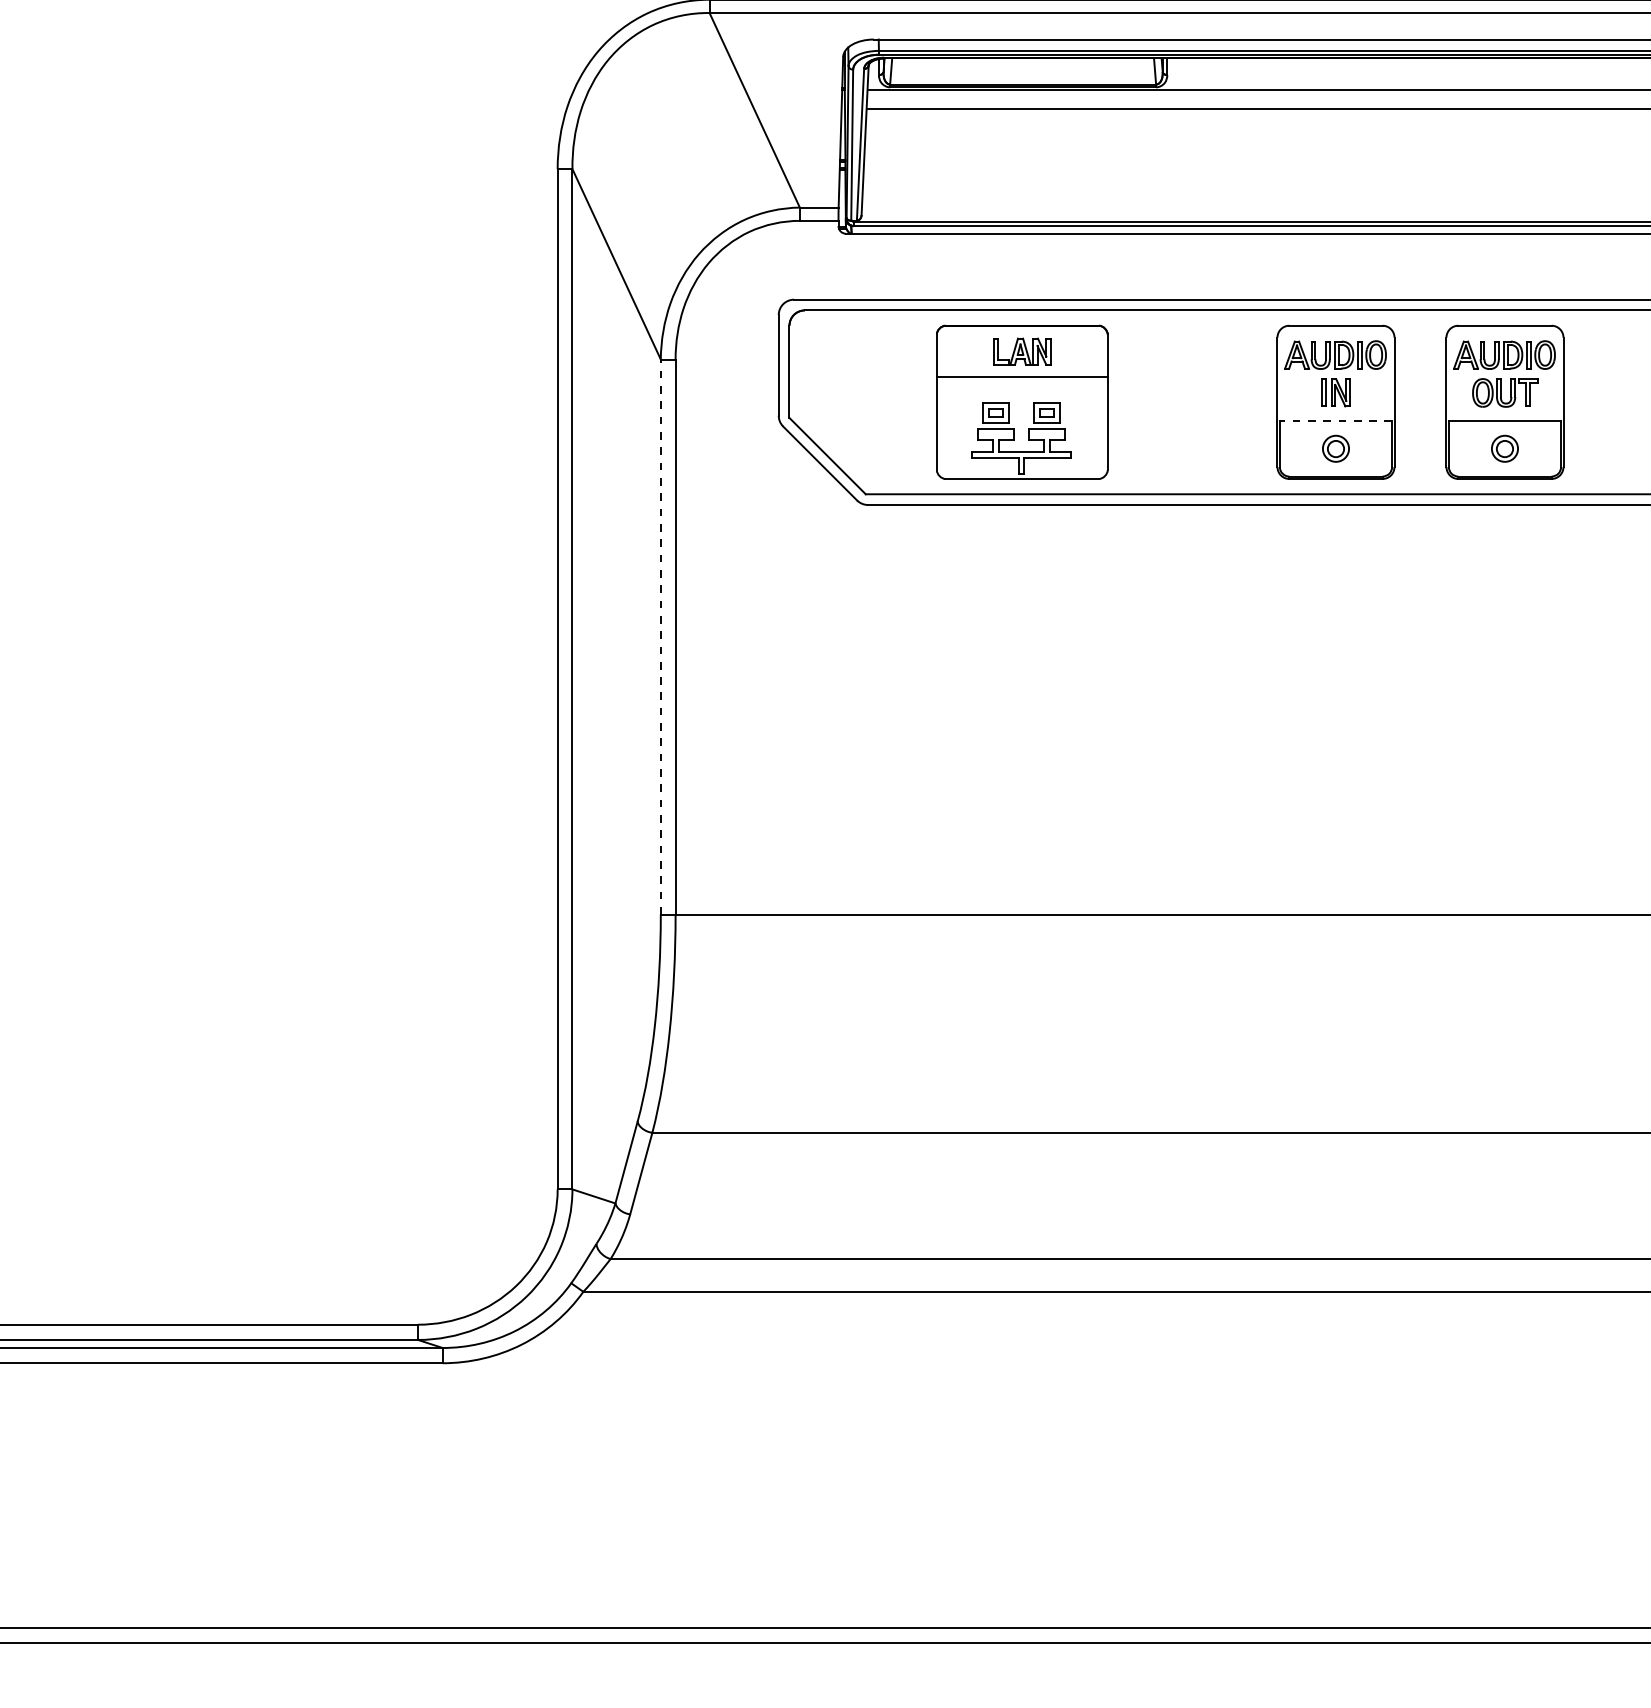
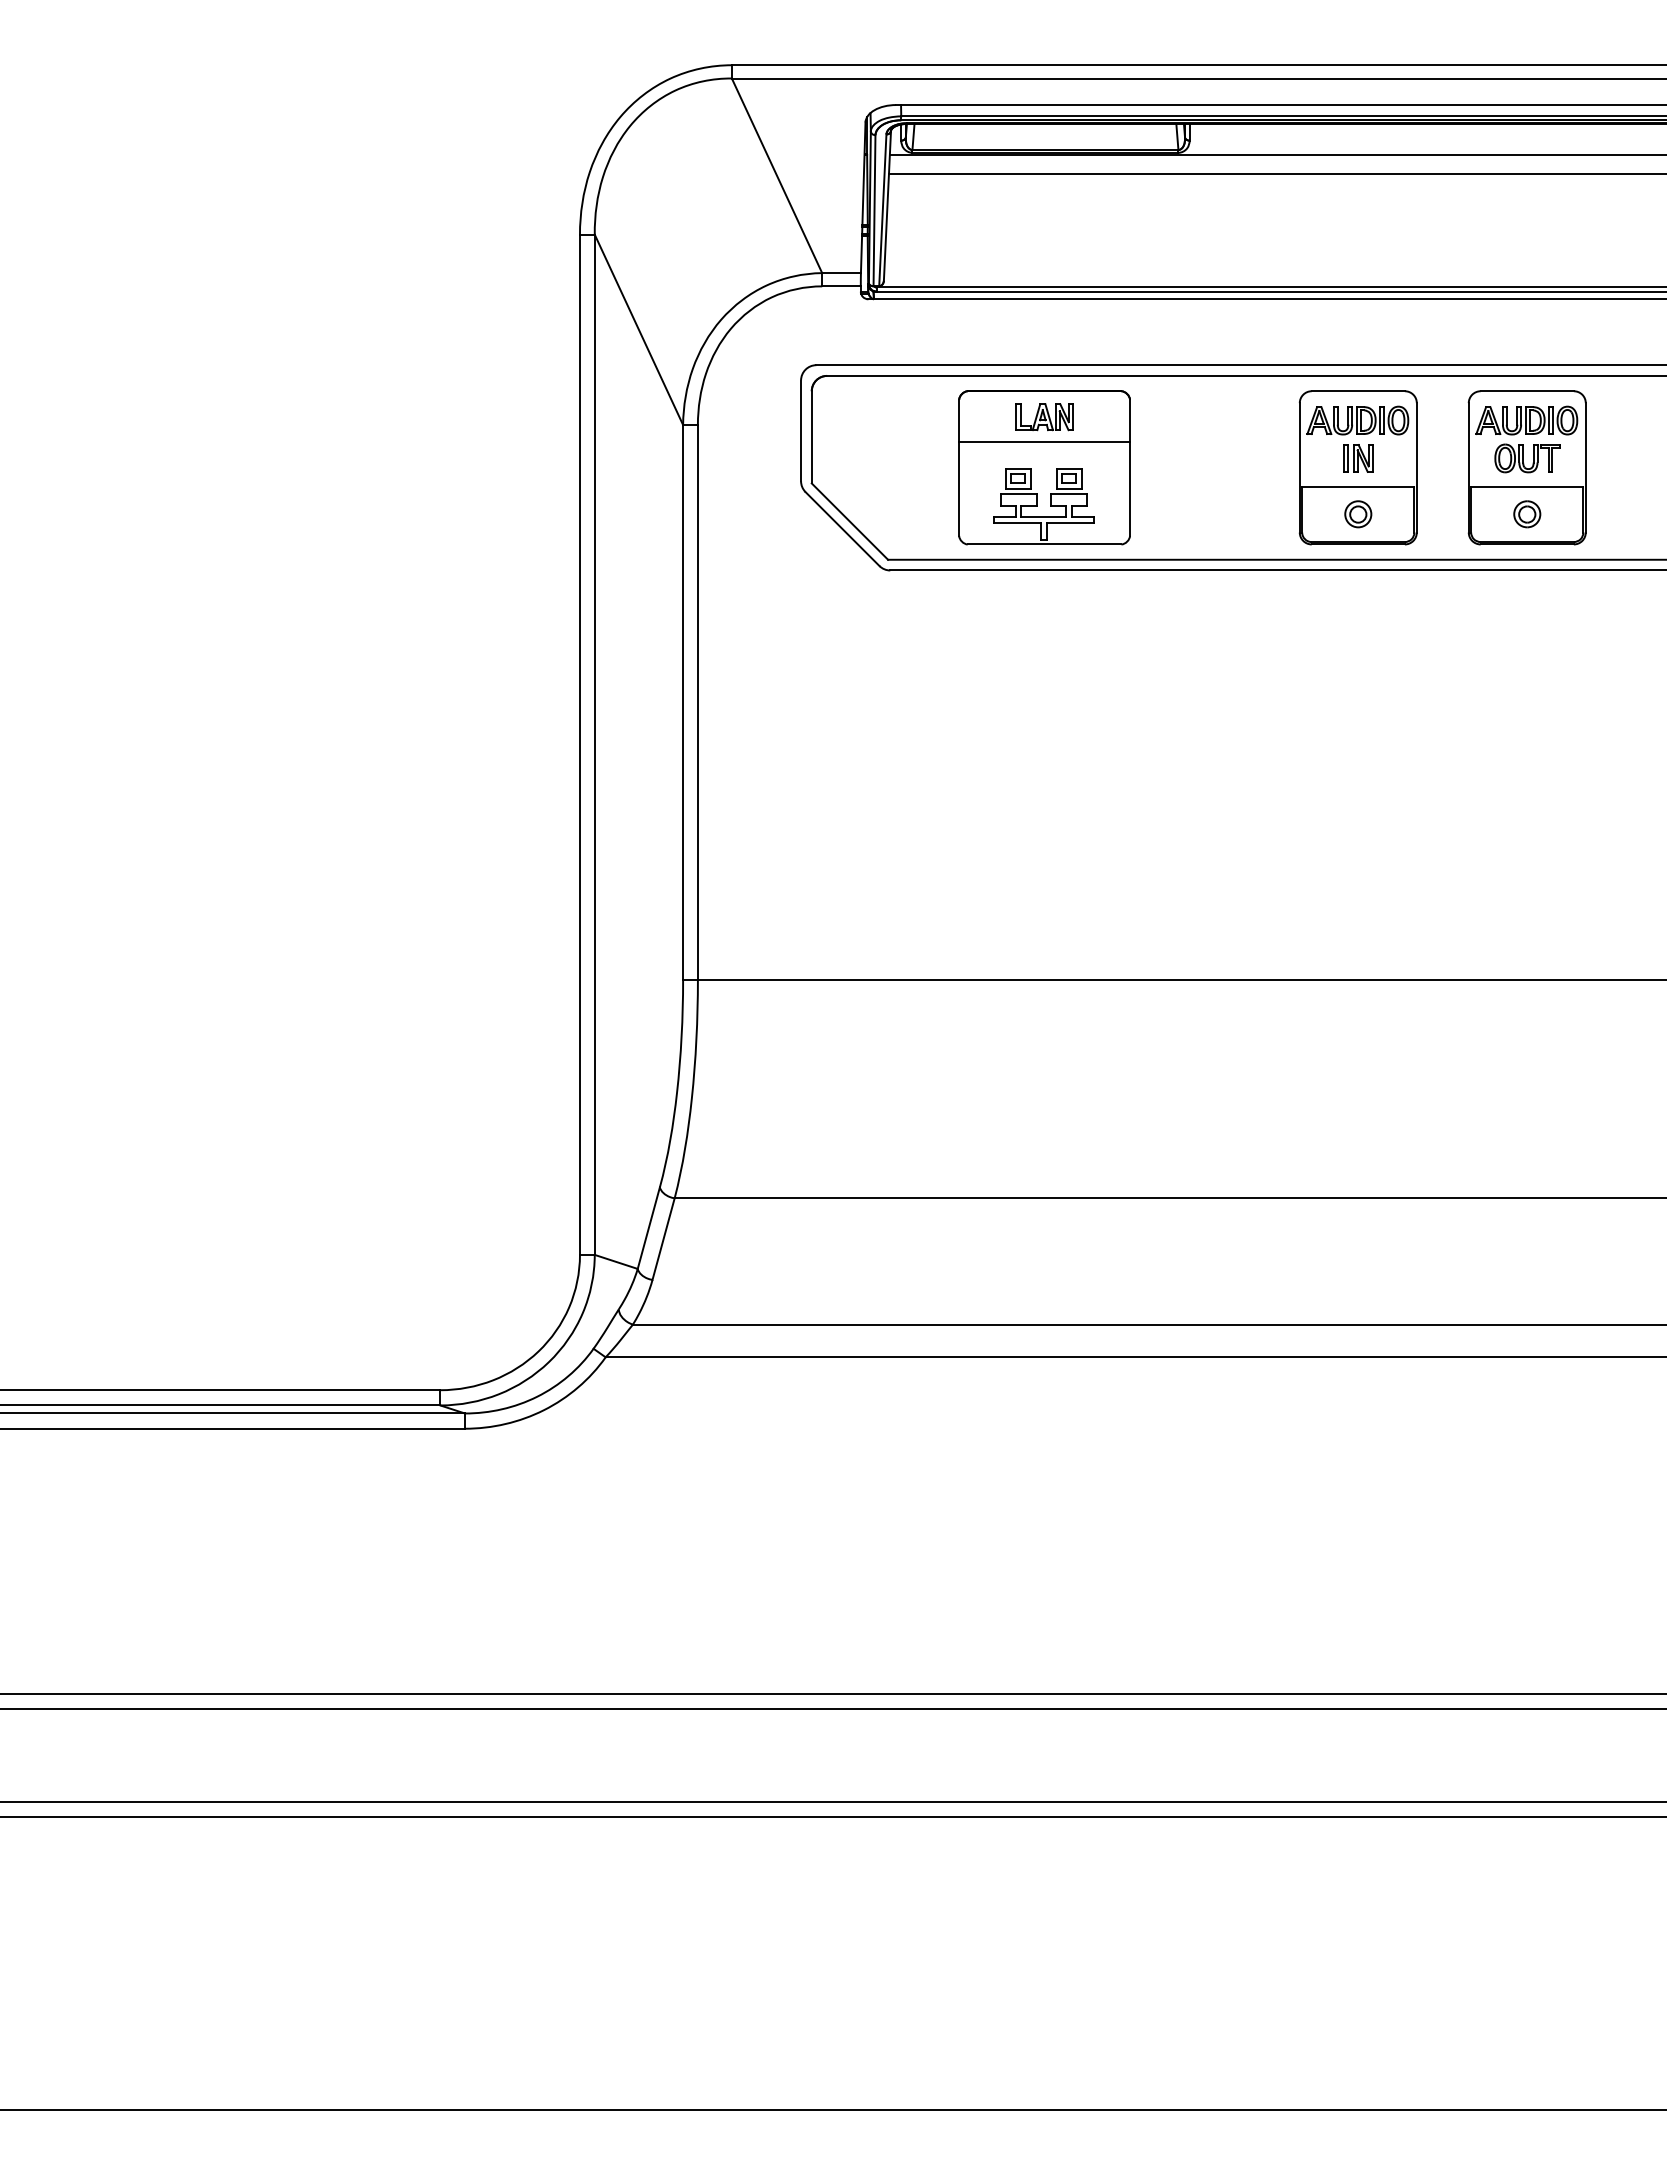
line: (1335, 421) -> (1357, 486), dashed -> solid
line: (661, 637) -> (683, 702), dashed -> solid

